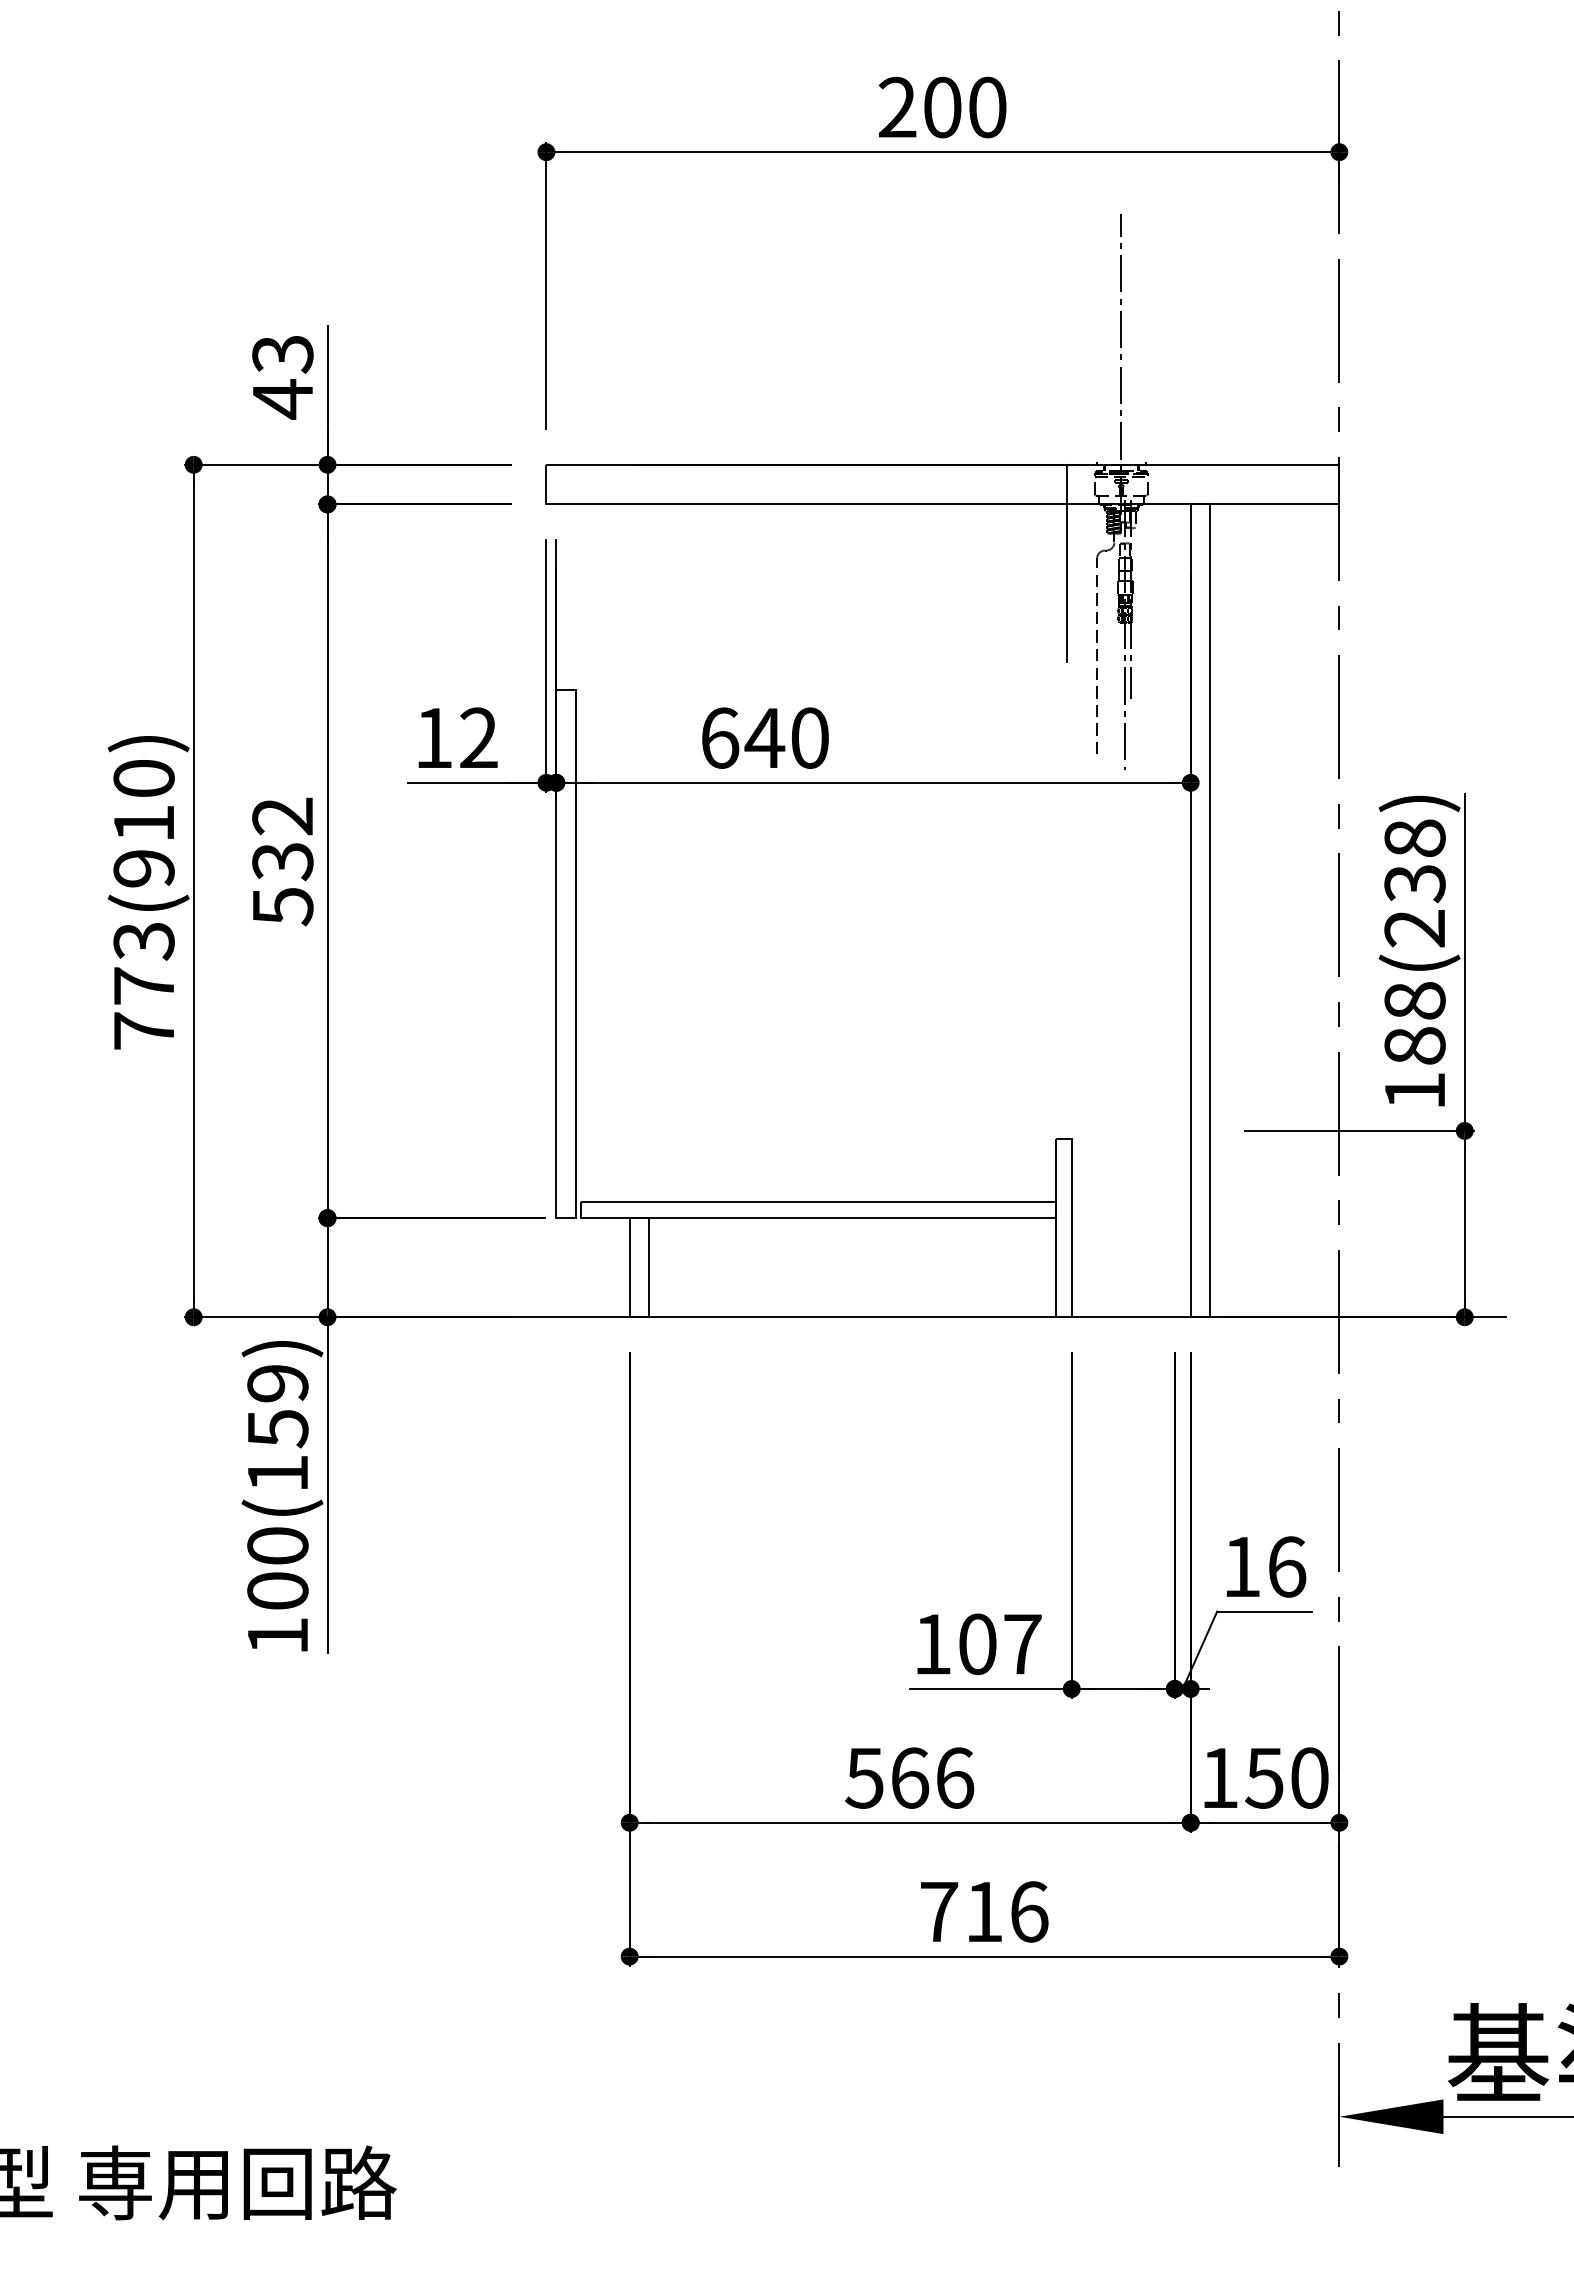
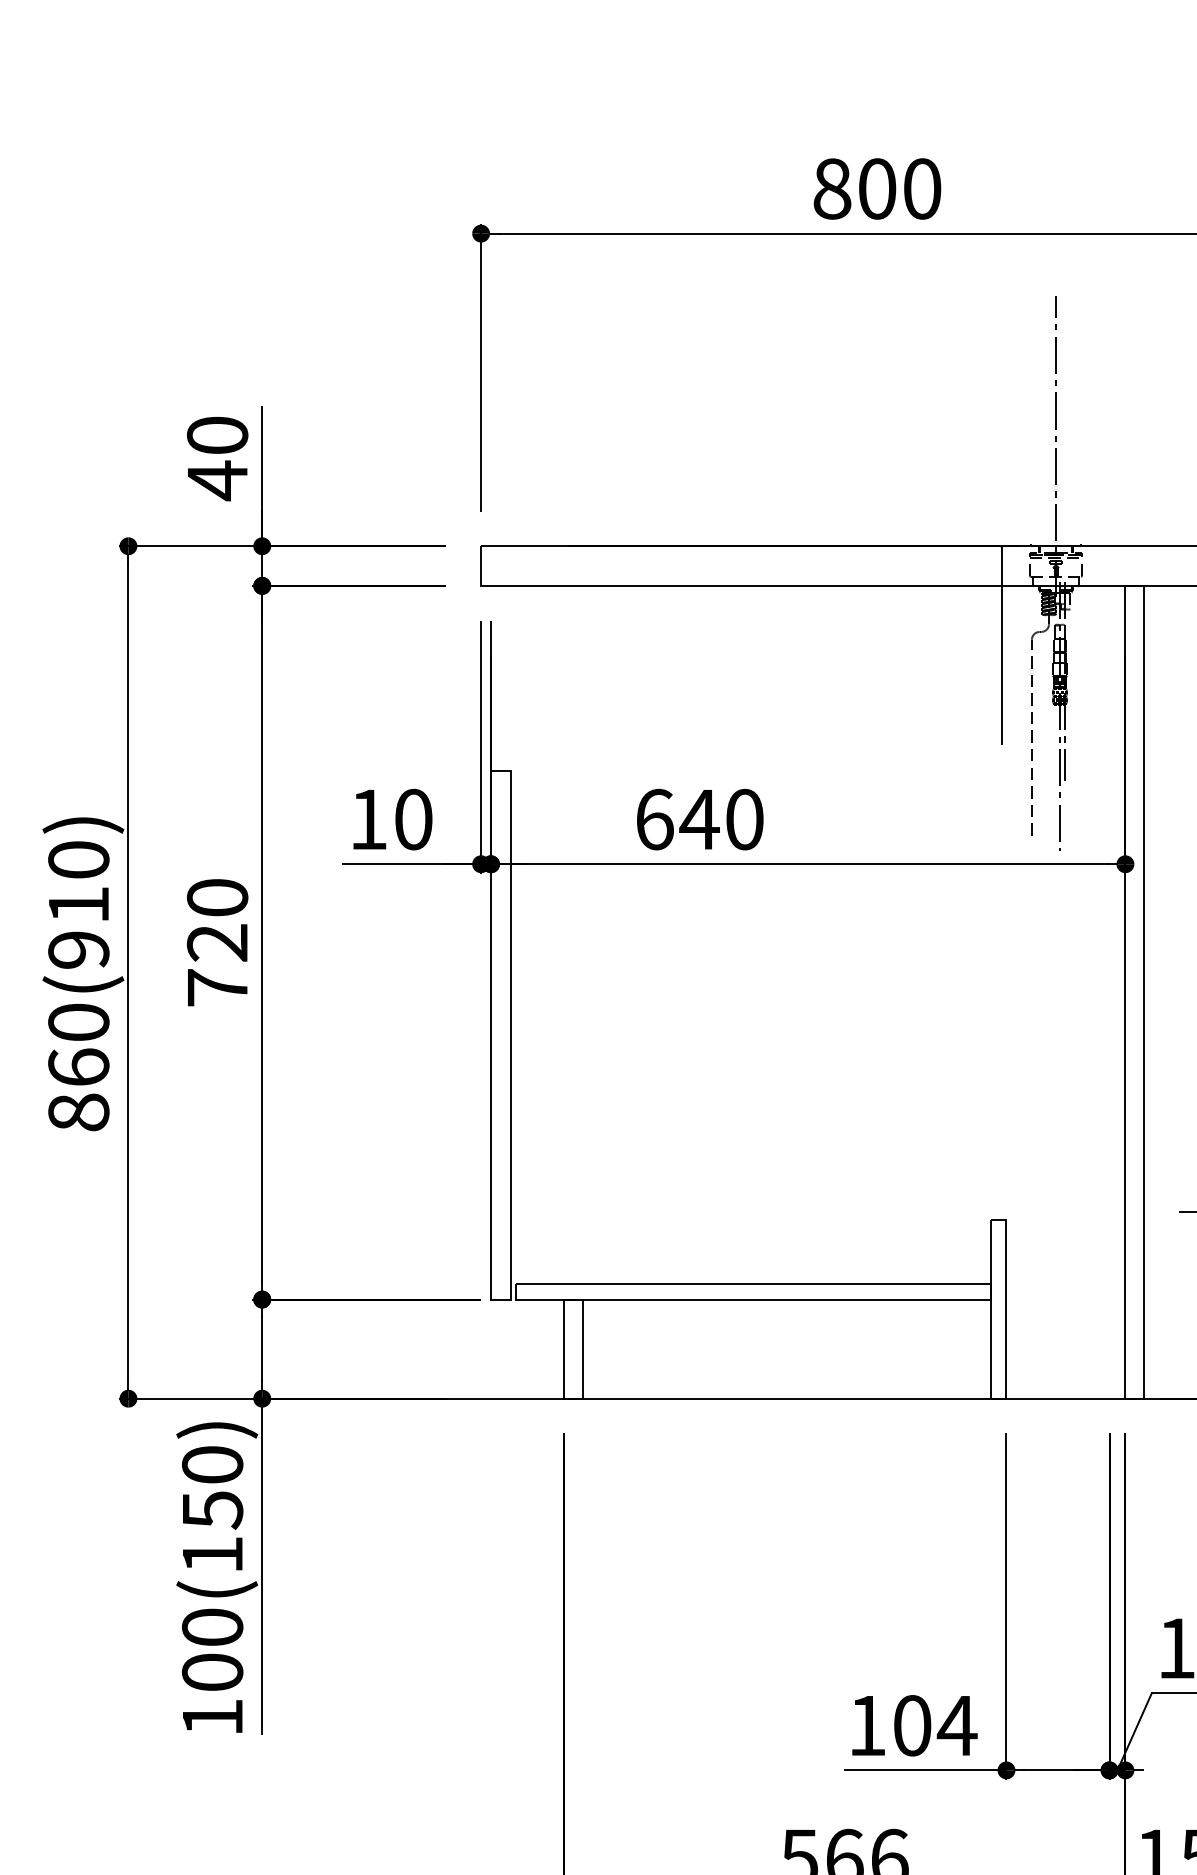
text: (897, 107) -> (832, 188), 200 -> 800
text: (282, 354) -> (217, 435), 43 -> 40
text: (478, 737) -> (413, 818), 12 -> 10
text: (282, 861) -> (217, 942), 532 -> 720
text: (143, 985) -> (78, 1066), 773(910) -> 860(910)
text: (277, 1383) -> (212, 1464), 100(159) -> 100(150)
text: (1022, 1644) -> (957, 1725), 107 -> 104

